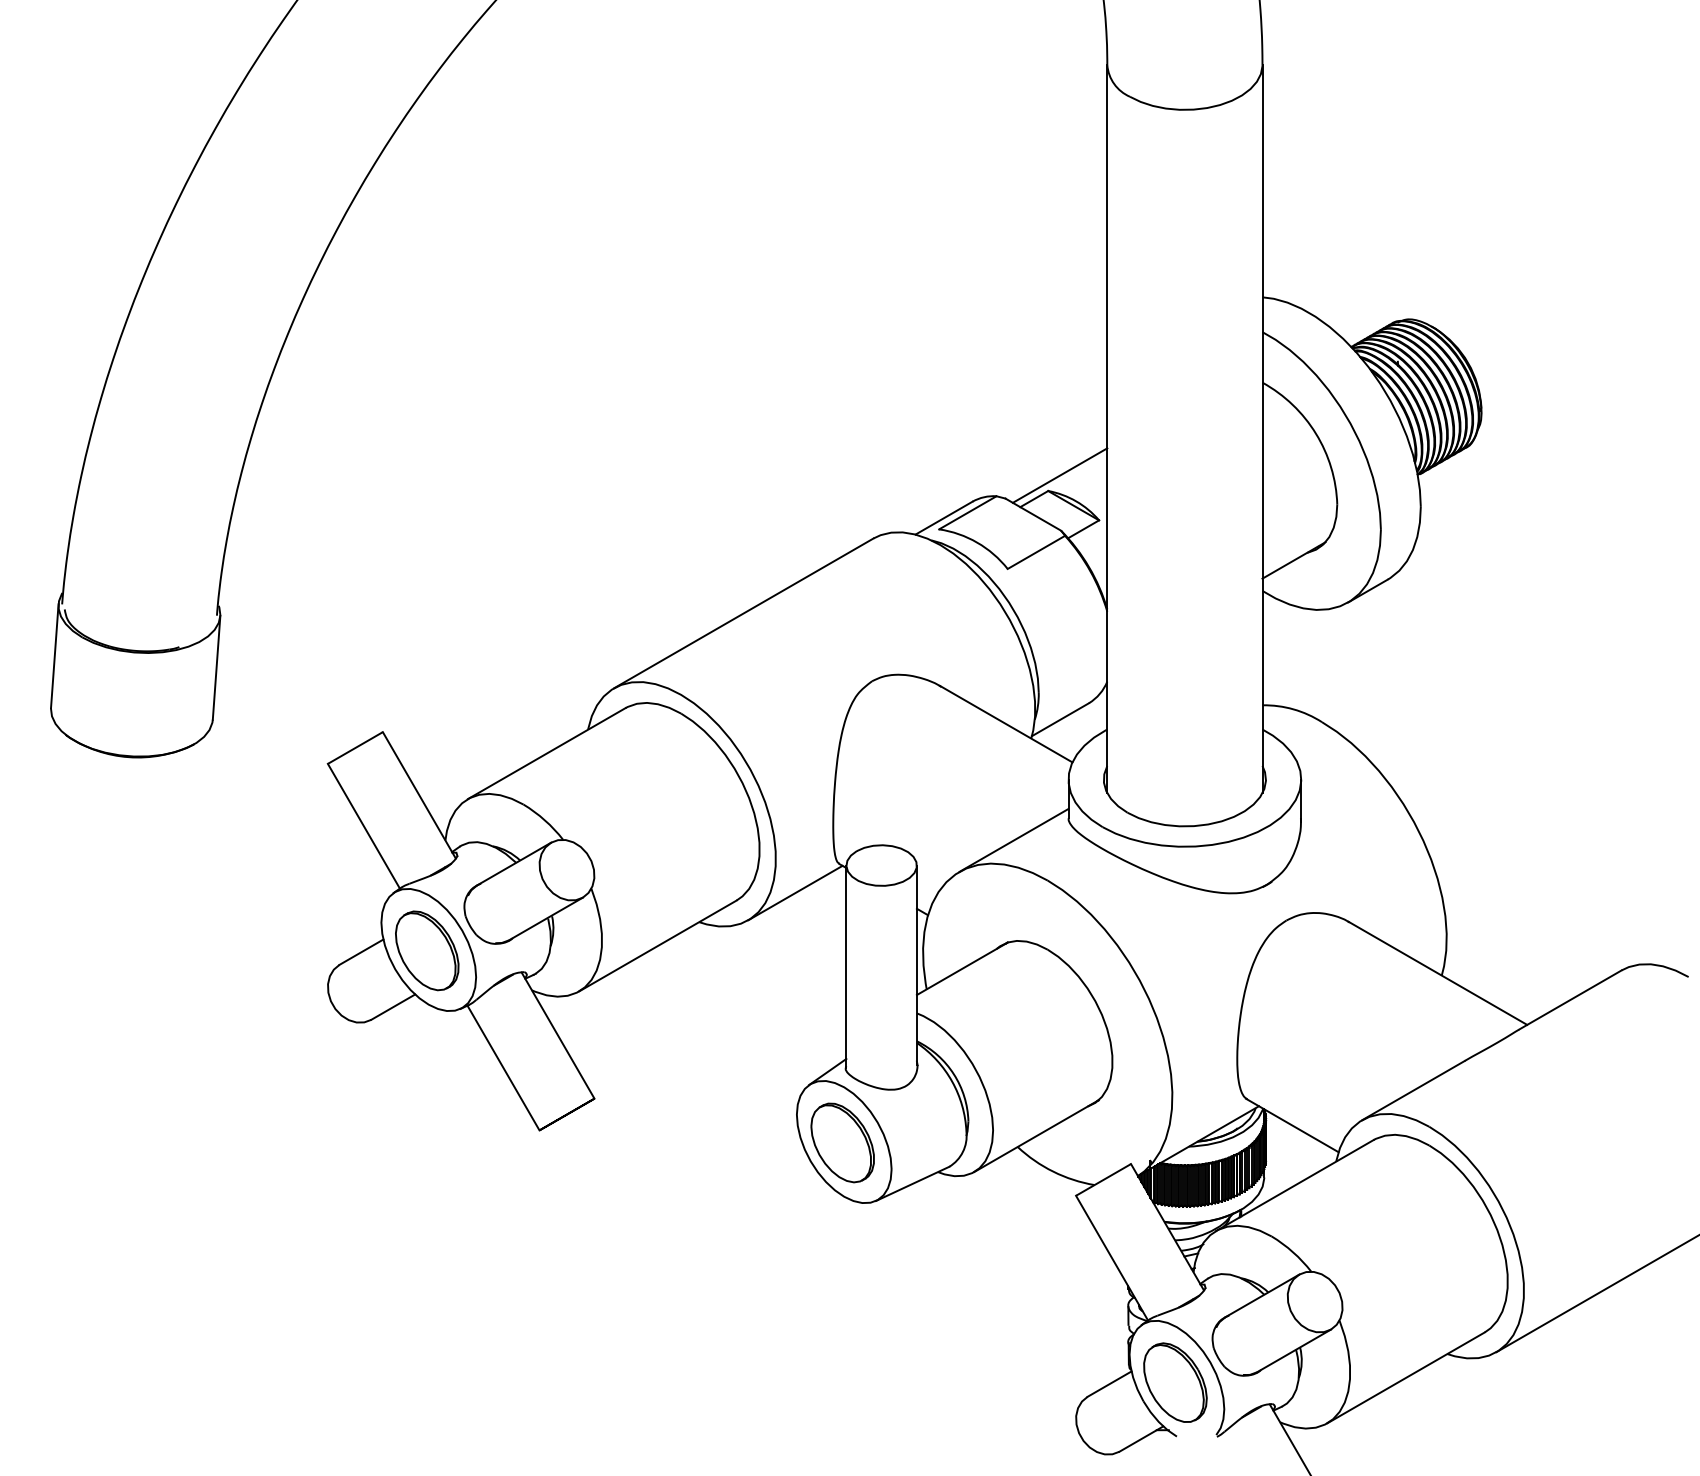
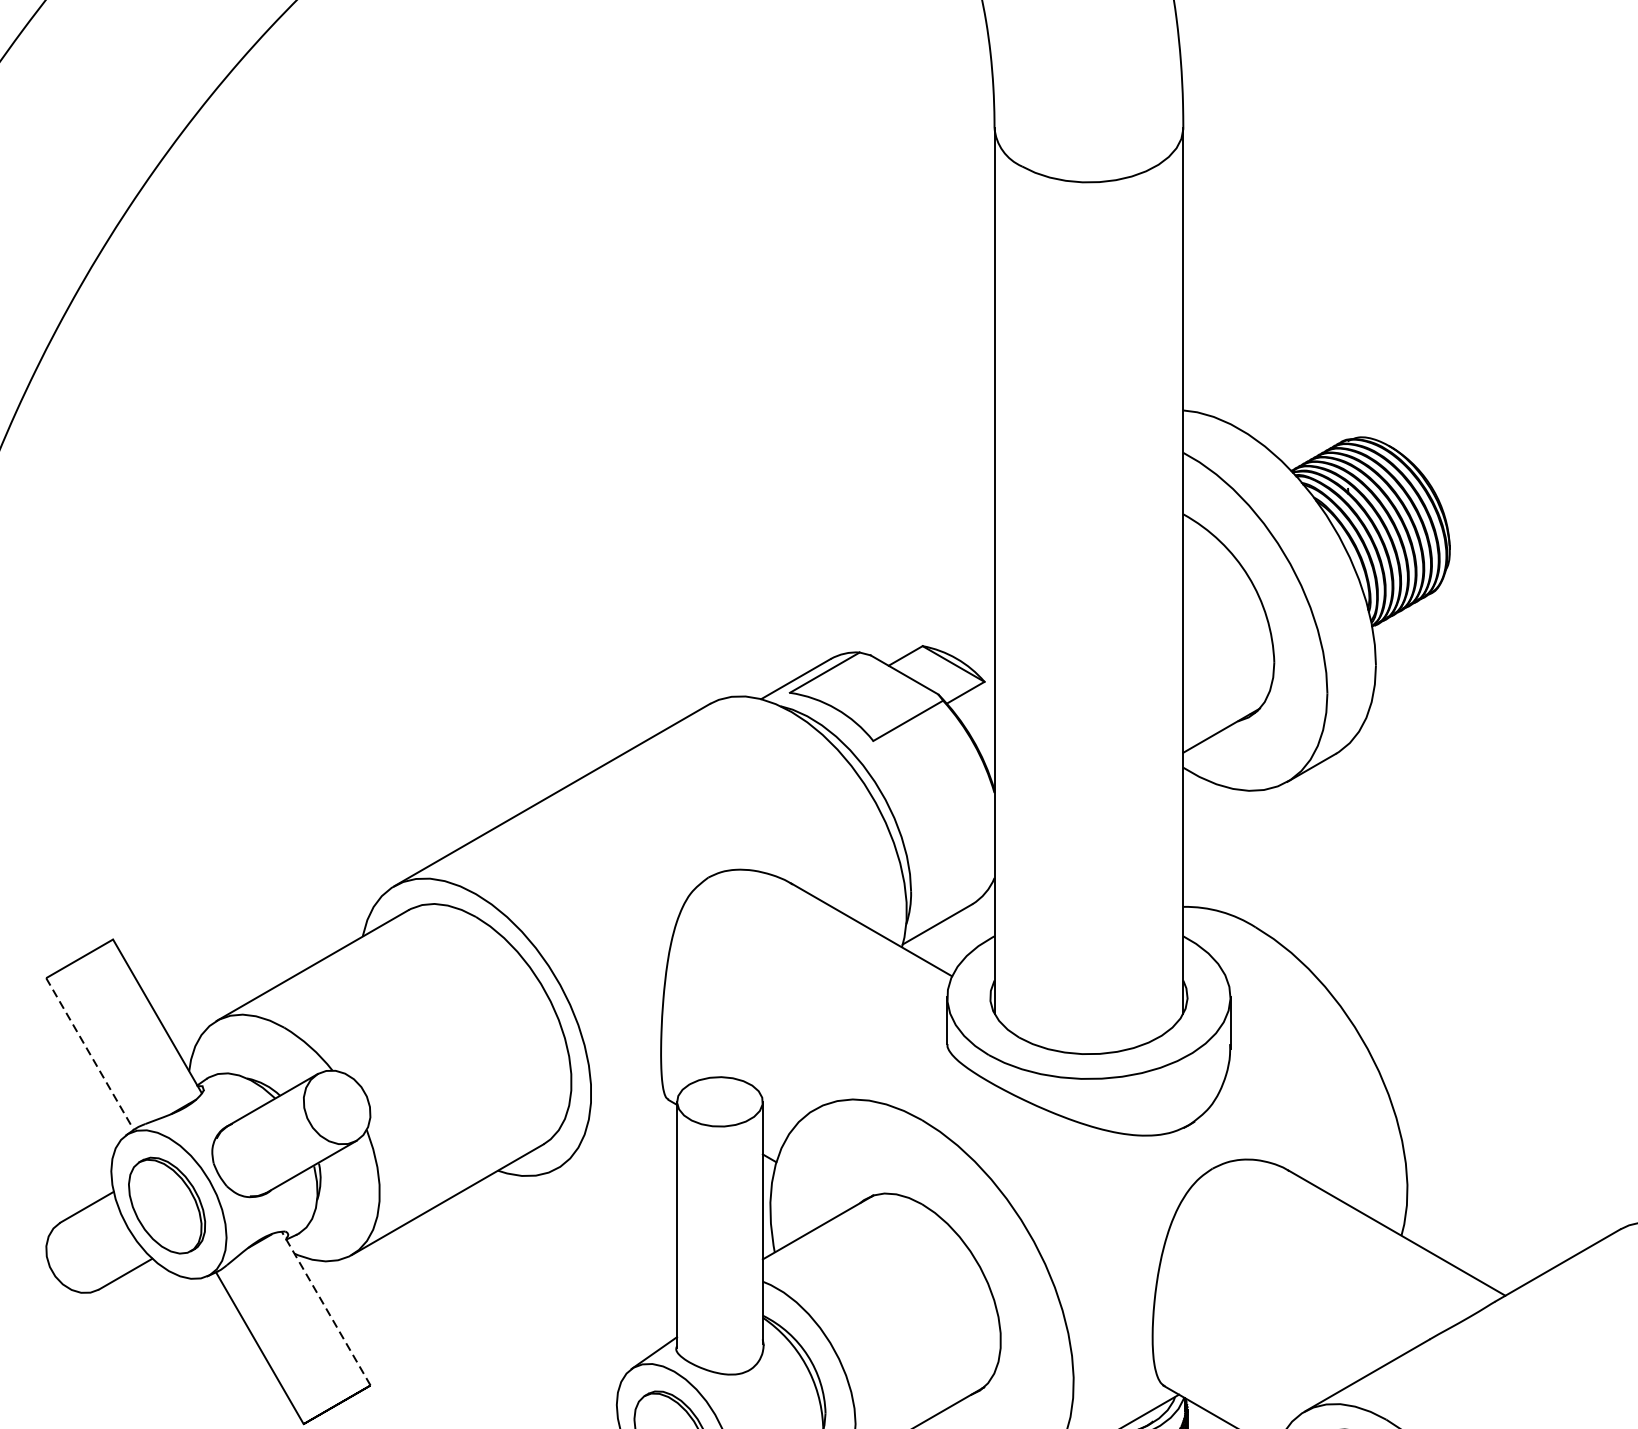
line: (1059, 475) -> (936, 627), removed
line: (364, 826) -> (90, 1054), solid -> dashed
line: (1013, 839) -> (880, 1070), removed
line: (795, 892) -> (615, 1134), removed
line: (558, 1035) -> (326, 1308), solid -> dashed

